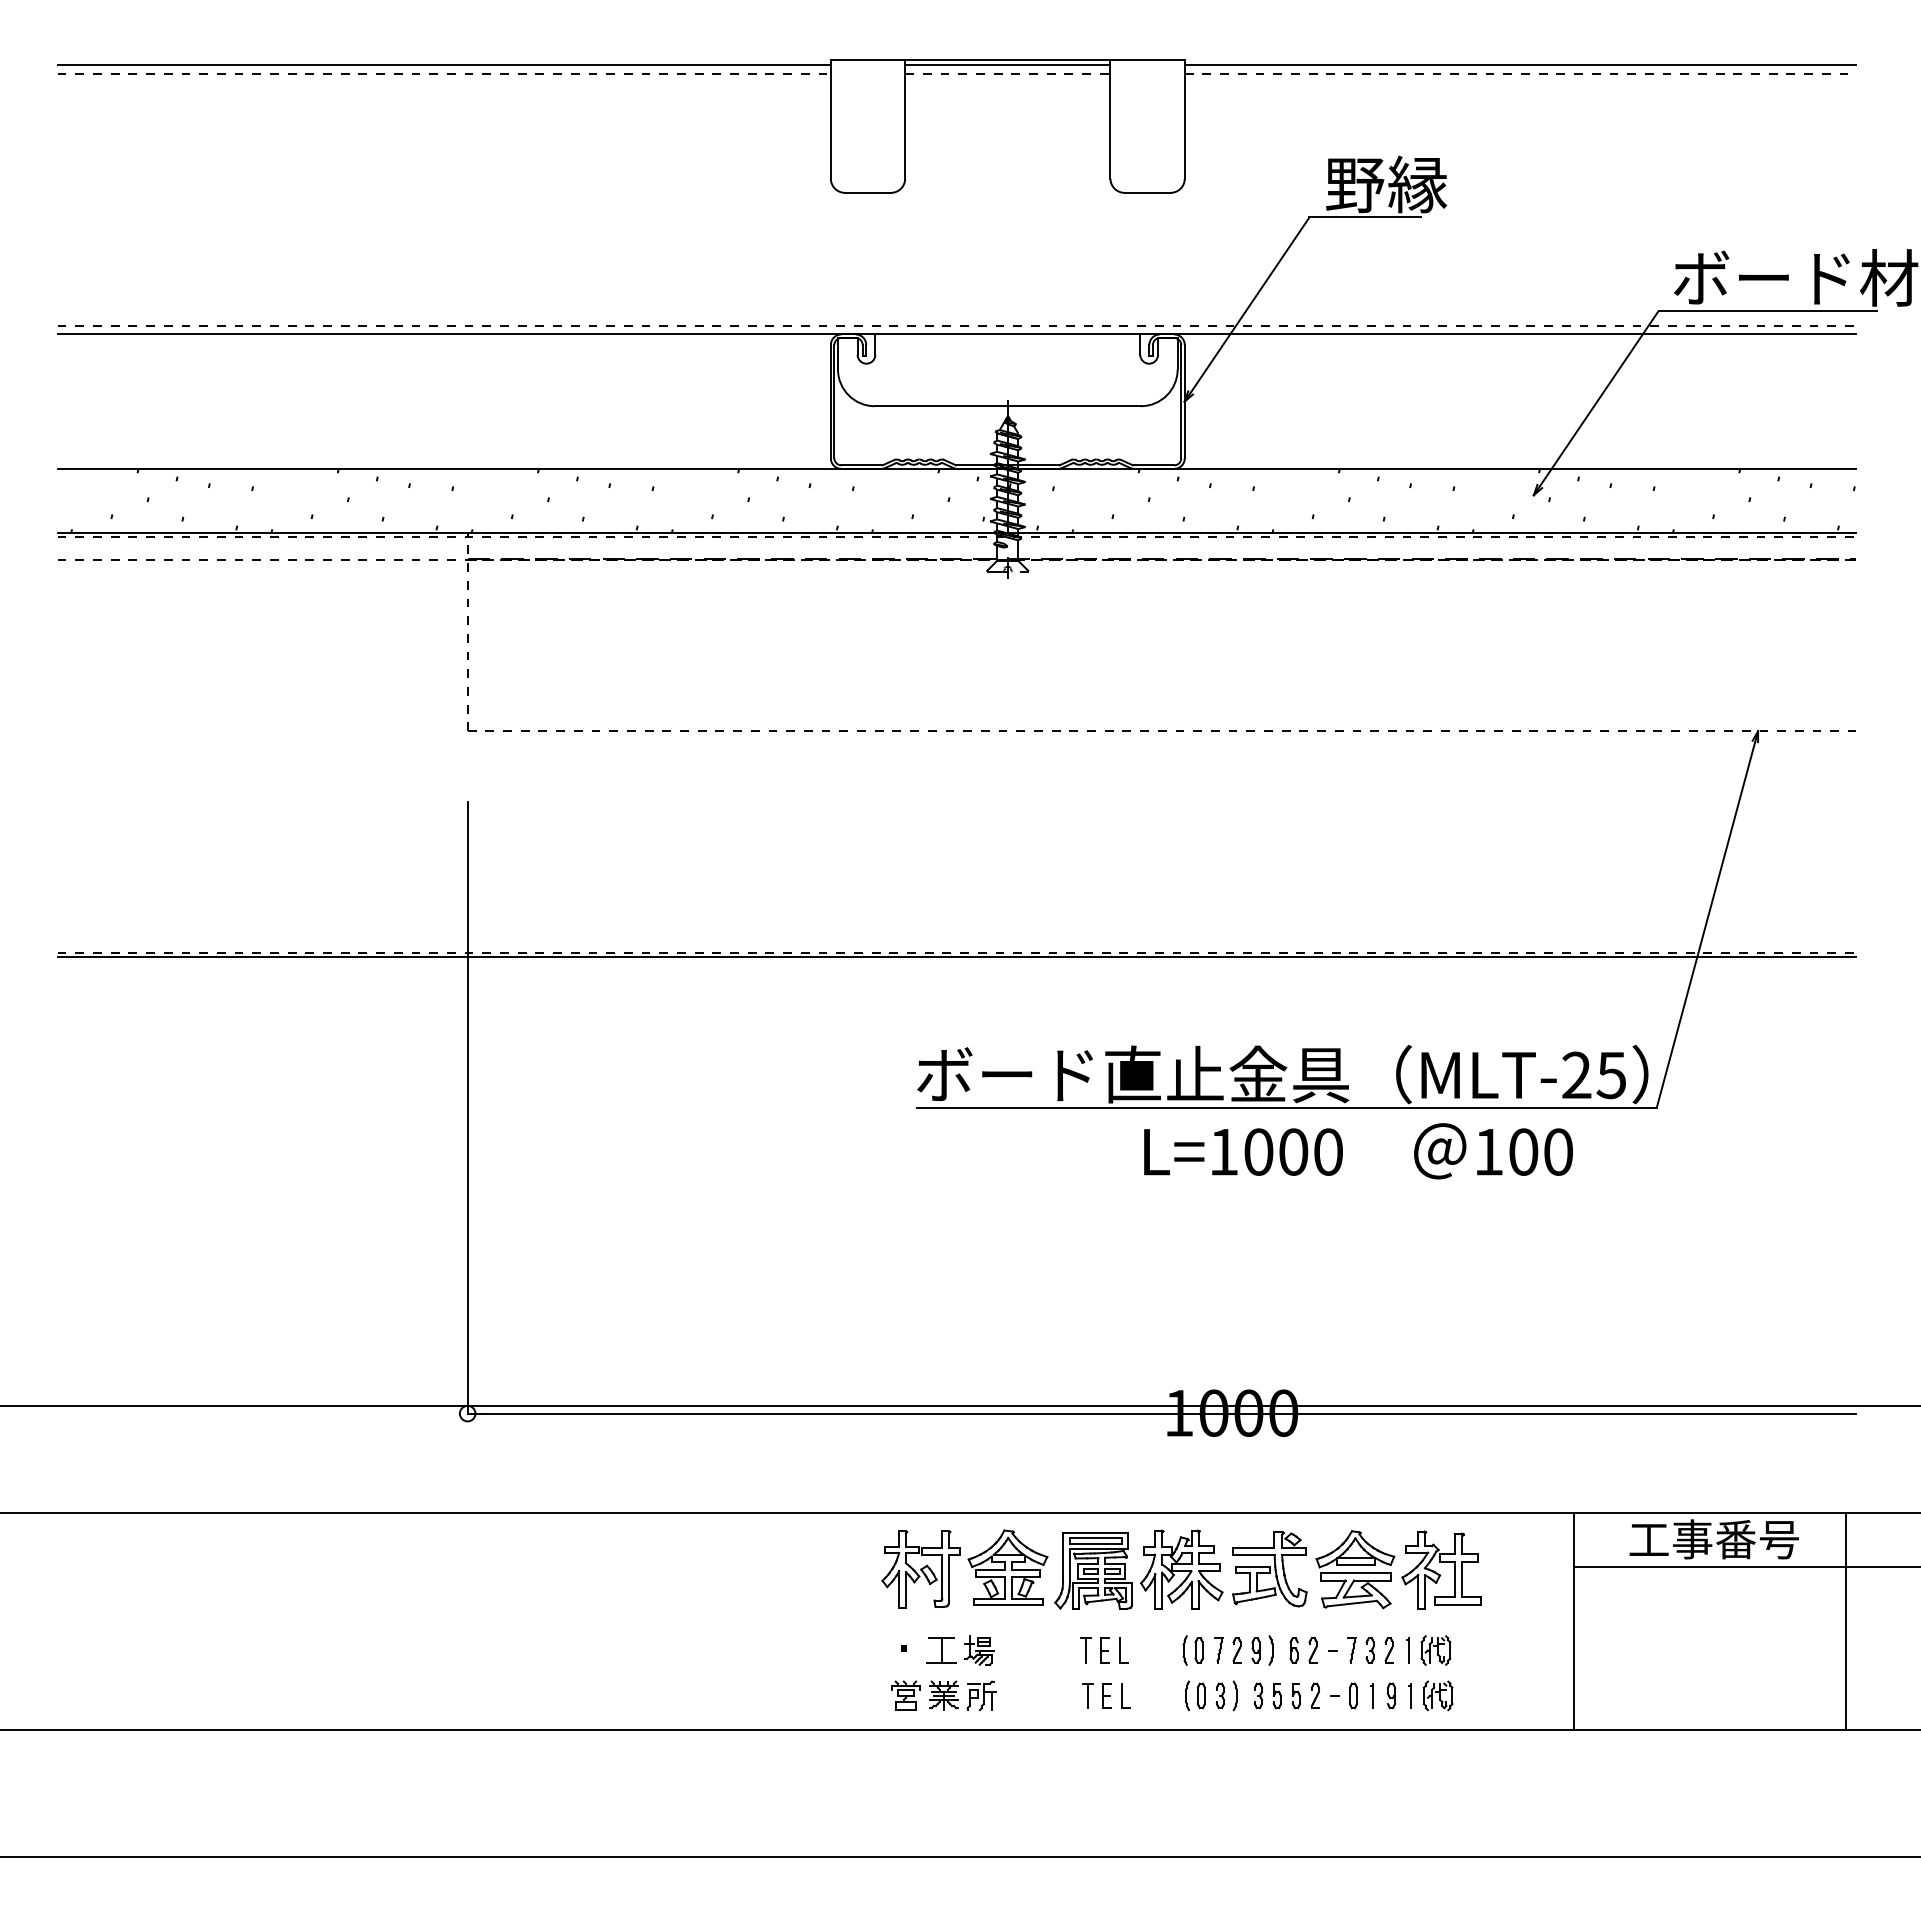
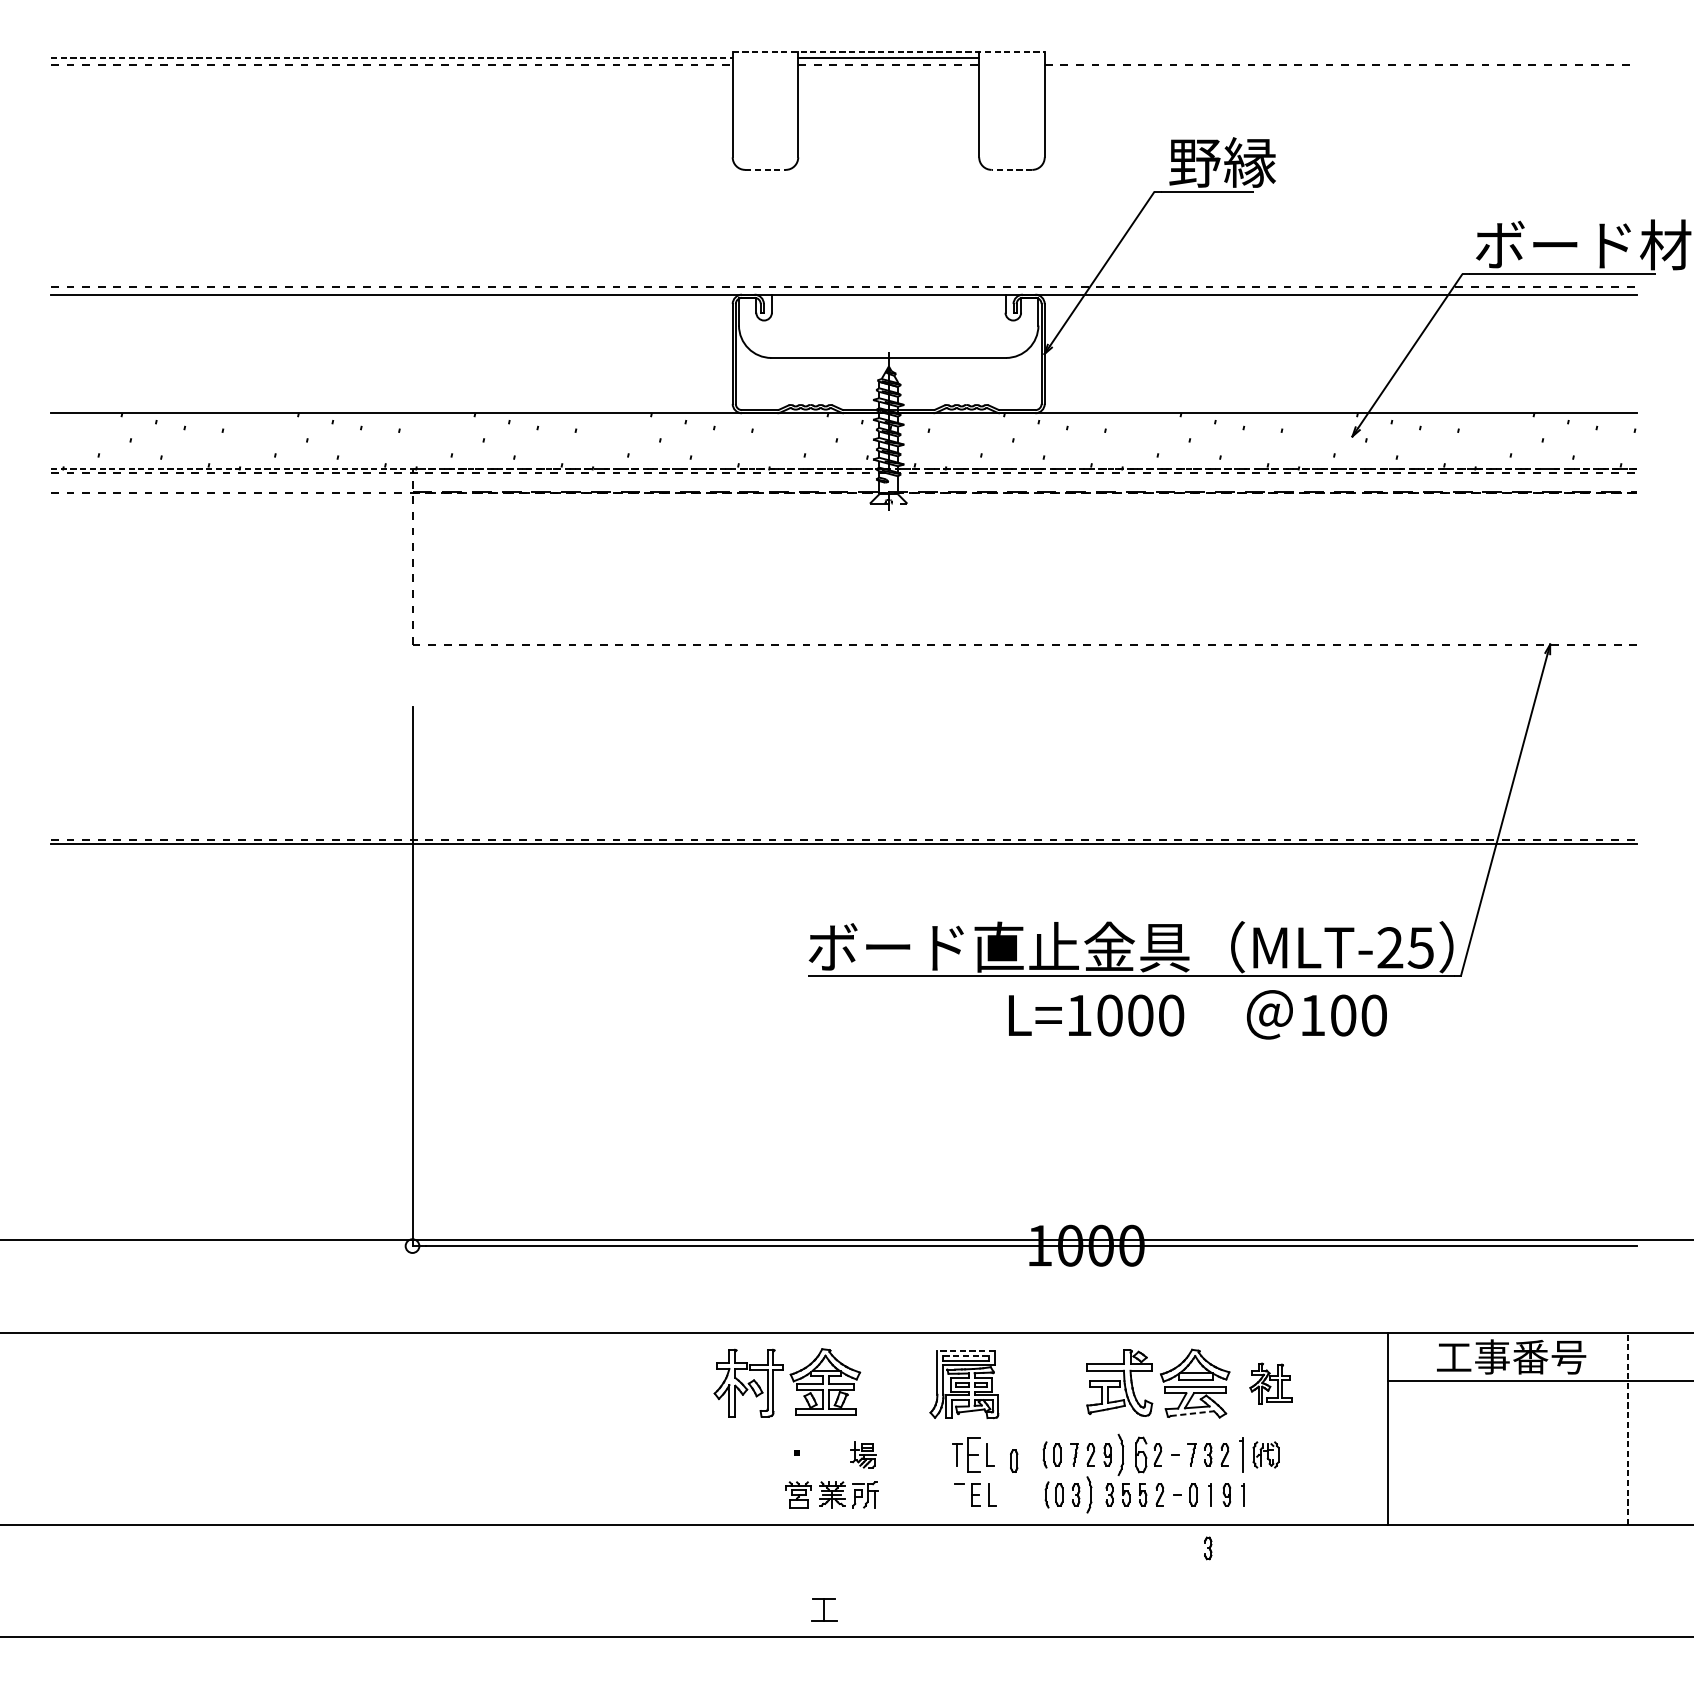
line: (1007, 59) -> (888, 52), solid -> dashed
line: (444, 65) -> (392, 57), solid -> dashed
line: (1520, 65) -> (1340, 57), removed
line: (868, 192) -> (765, 169), solid -> dashed
line: (1147, 192) -> (1011, 169), solid -> dashed
line: (957, 532) -> (844, 469), solid -> dashed
line: (1095, 1532) -> (966, 1350), solid -> dashed
line: (1095, 1538) -> (966, 1356), solid -> dashed
part: (970, 1566) -> (792, 1380), moved
part: (1181, 1569) -> (1041, 1383), removed
part: (1441, 1569) -> (1271, 1383), size x0.6
line: (1352, 1603) -> (1192, 1413), solid -> dashed
line: (1845, 1621) -> (1627, 1429), solid -> dashed
part: (941, 1650) -> (824, 1610), moved
part: (1104, 1650) -> (973, 1454), size x1.6
part: (1270, 1650) -> (1120, 1454), size x1.6
part: (1293, 1650) -> (1140, 1454), size x1.6
part: (1407, 1650) -> (1241, 1454), size x1.6
part: (1149, 1657) -> (1013, 1461), added
line: (1087, 1695) -> (958, 1494), removed
part: (1234, 1695) -> (1088, 1494), size x1.4
part: (1437, 1695) -> (1267, 1494), removed
part: (1369, 1756) -> (1207, 1548), added

